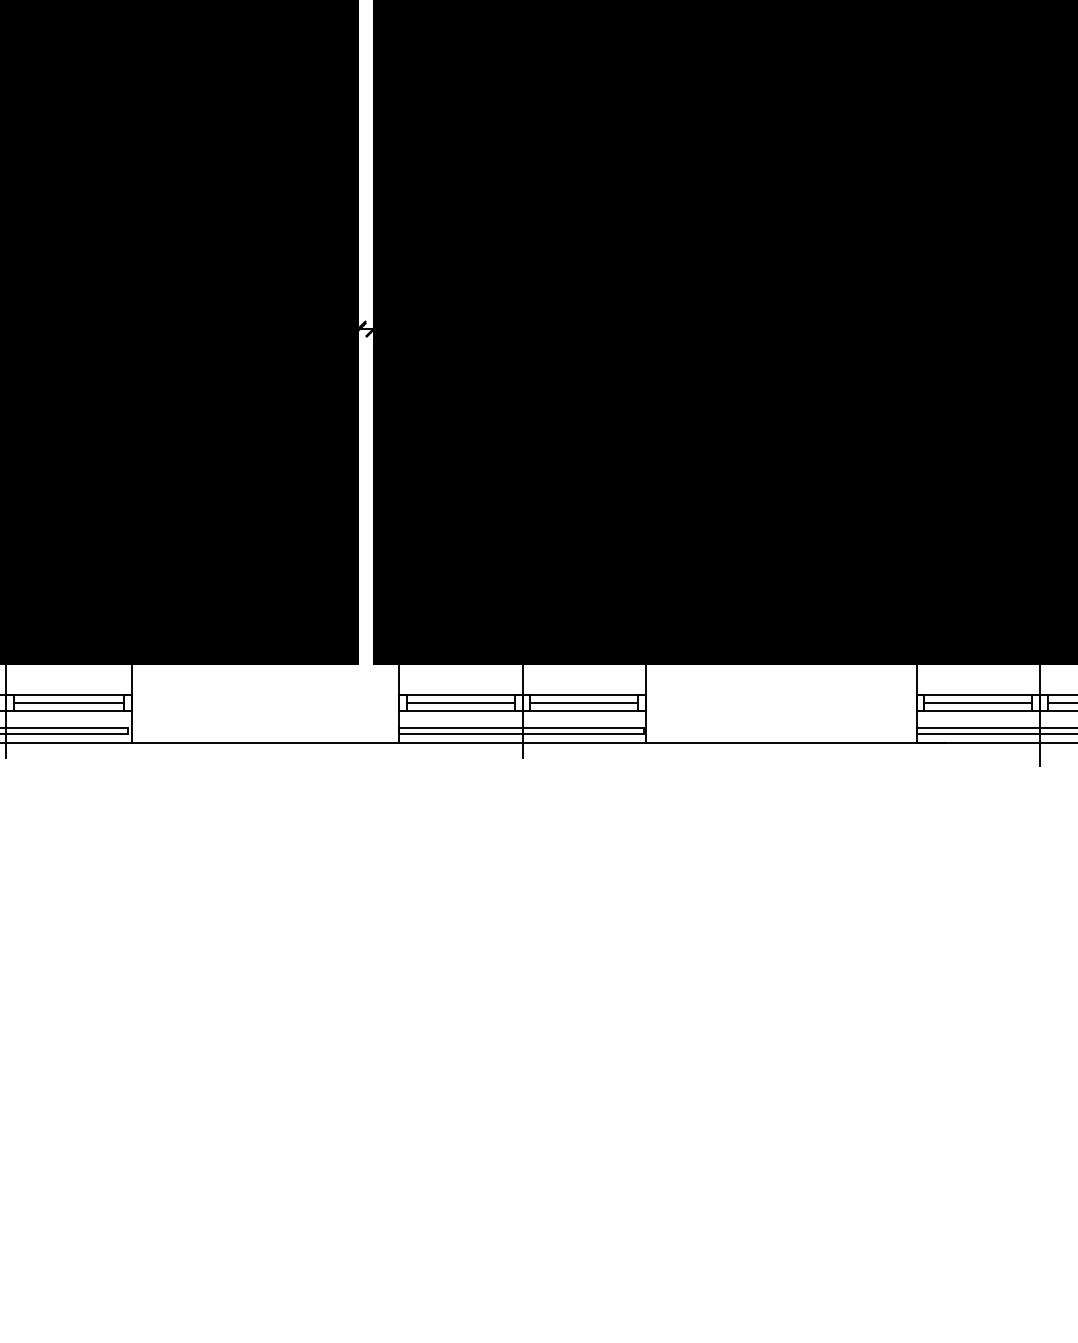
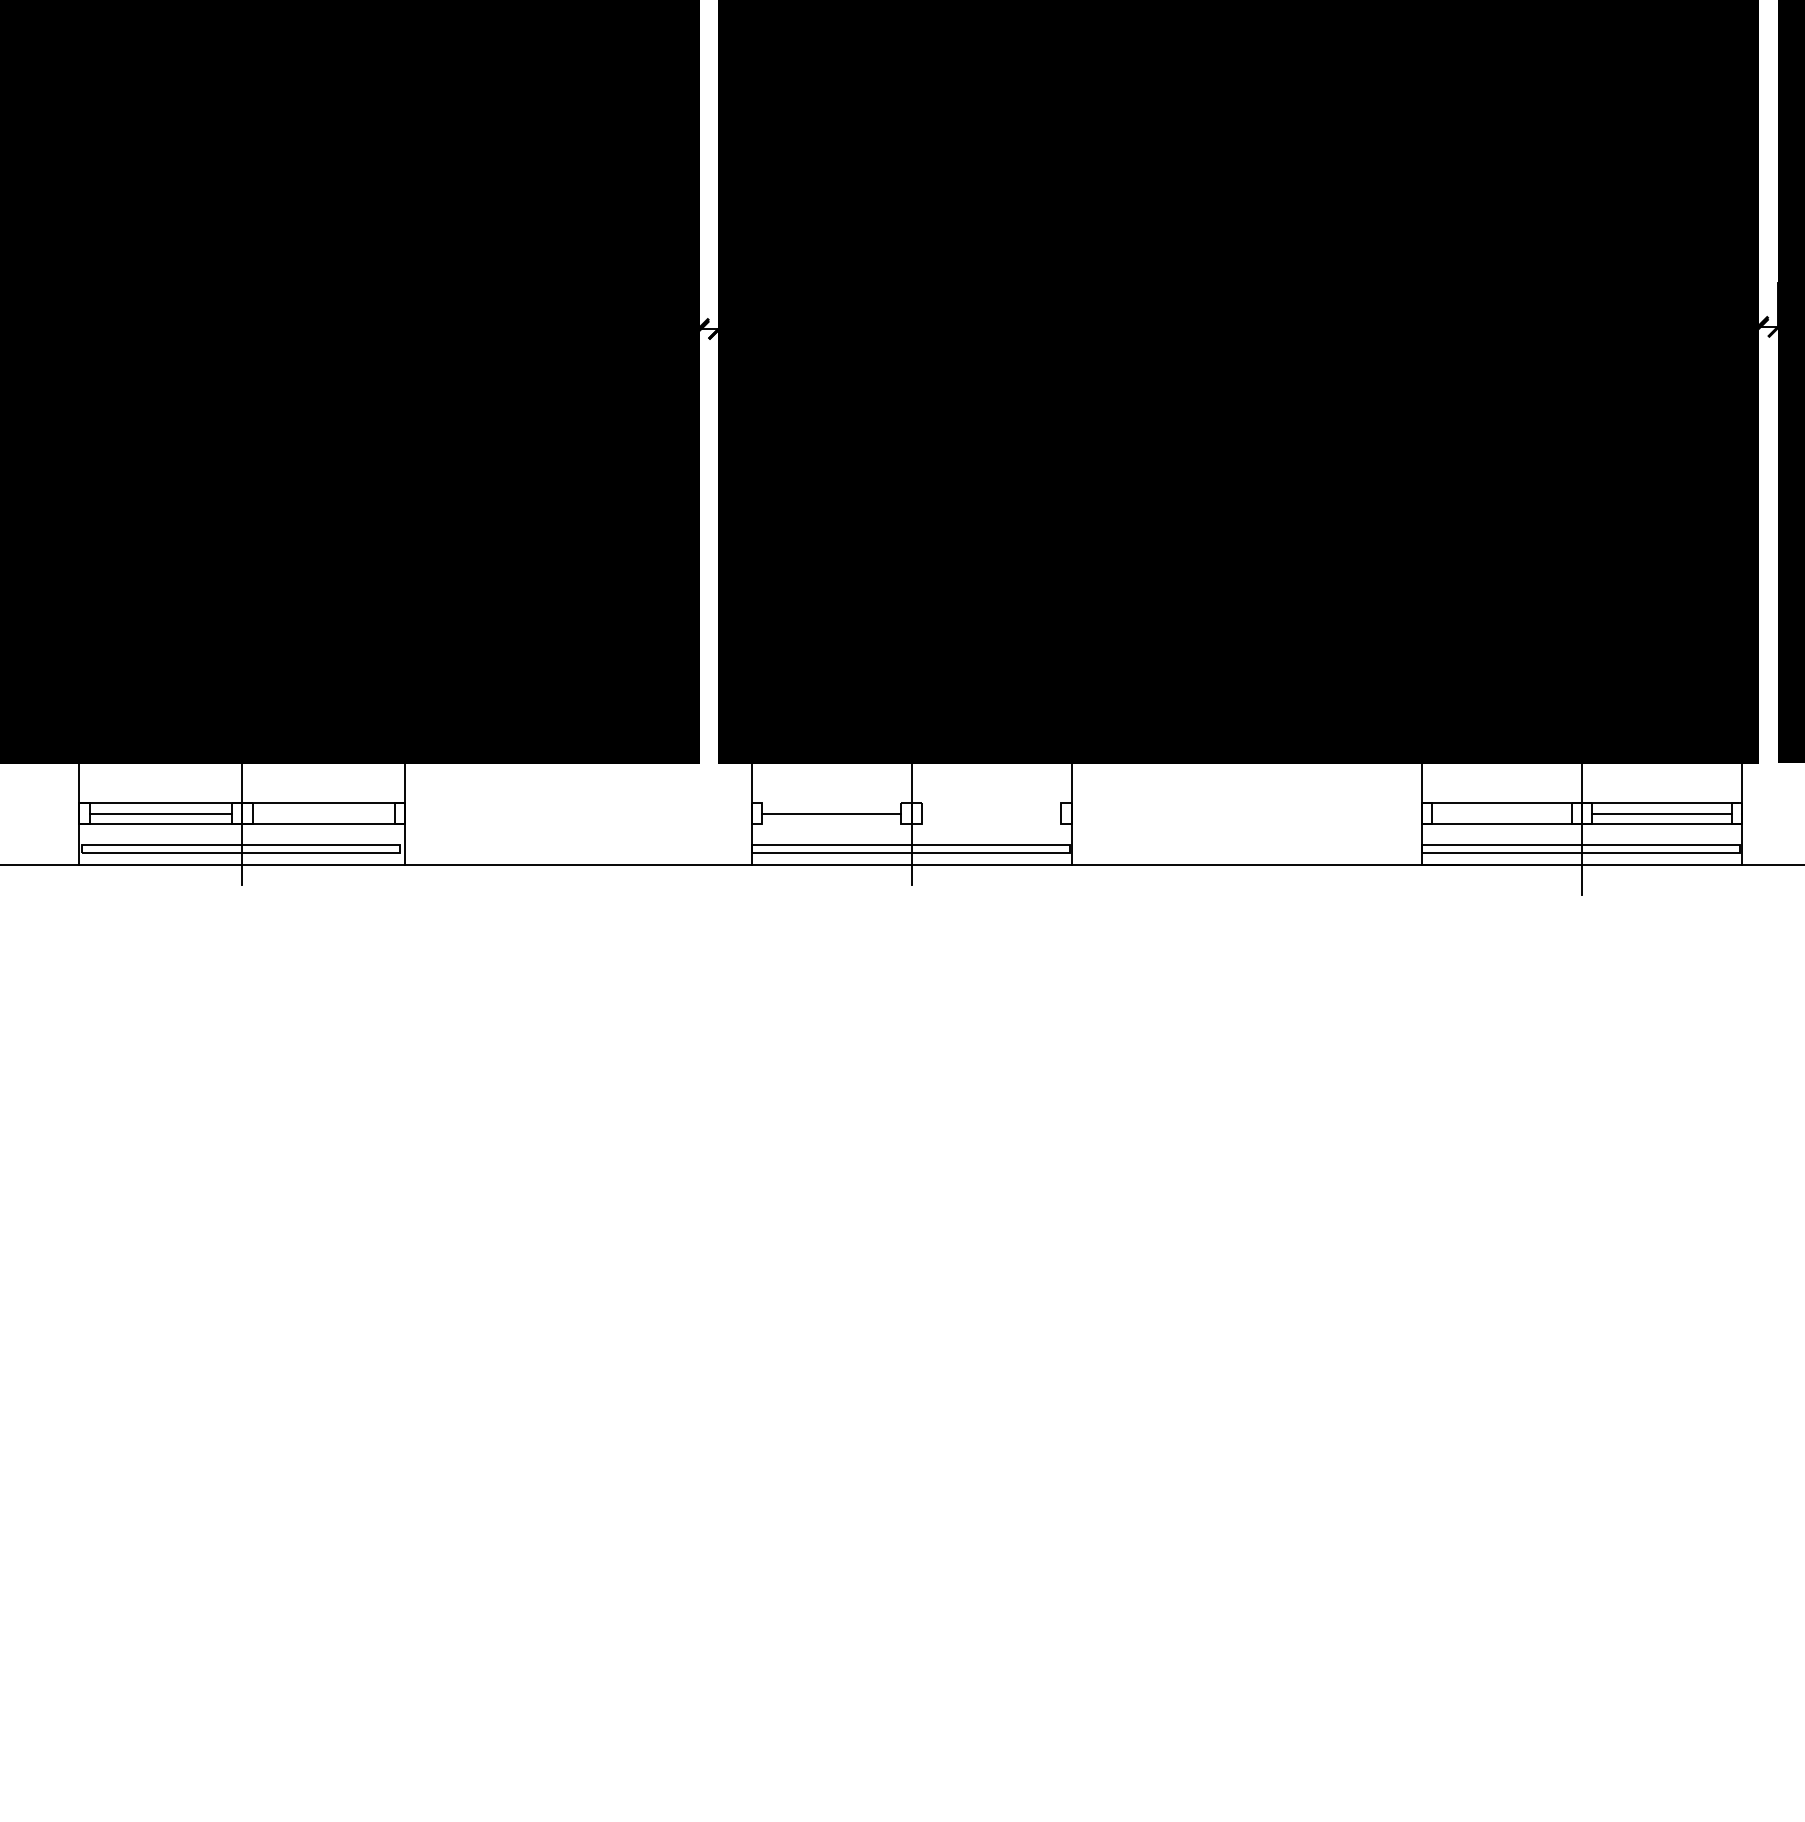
line: (520, 695) -> (909, 803), removed
line: (68, 703) -> (323, 813), removed
line: (584, 703) -> (991, 813), removed
line: (977, 703) -> (1501, 813), removed
line: (522, 710) -> (911, 823), removed

